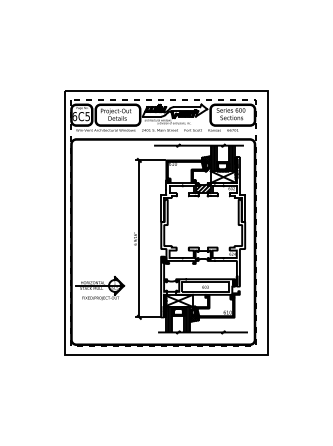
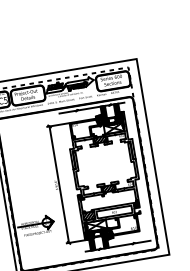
hatch: (202, 254) -> (108, 188), added
hatch: (171, 286) -> (89, 216), added

